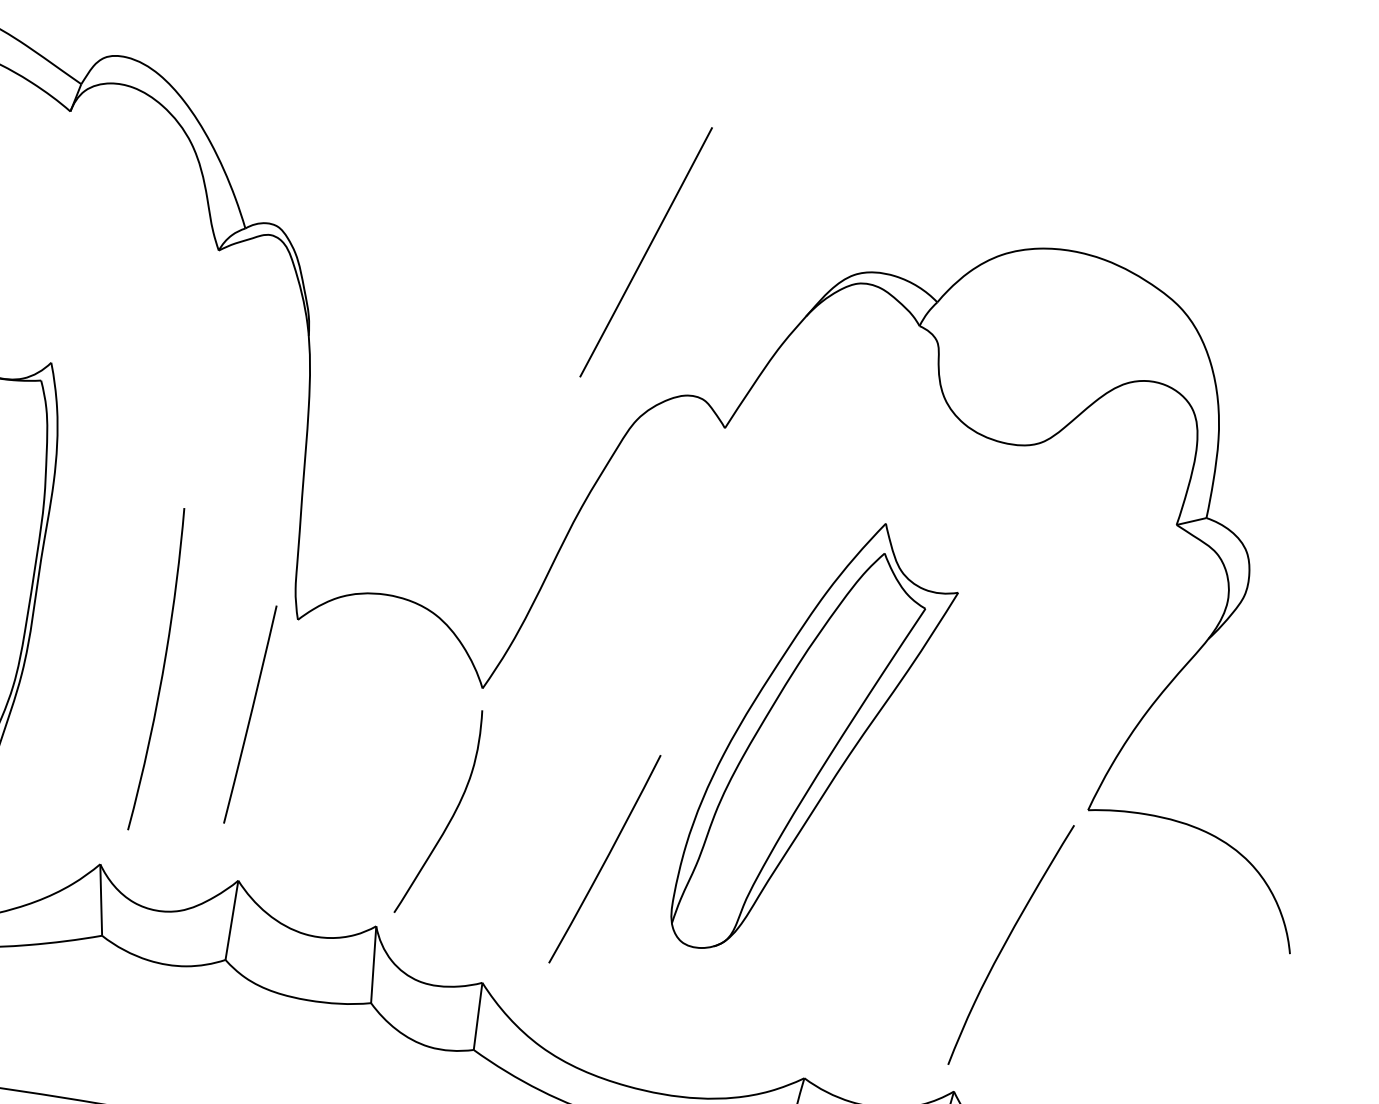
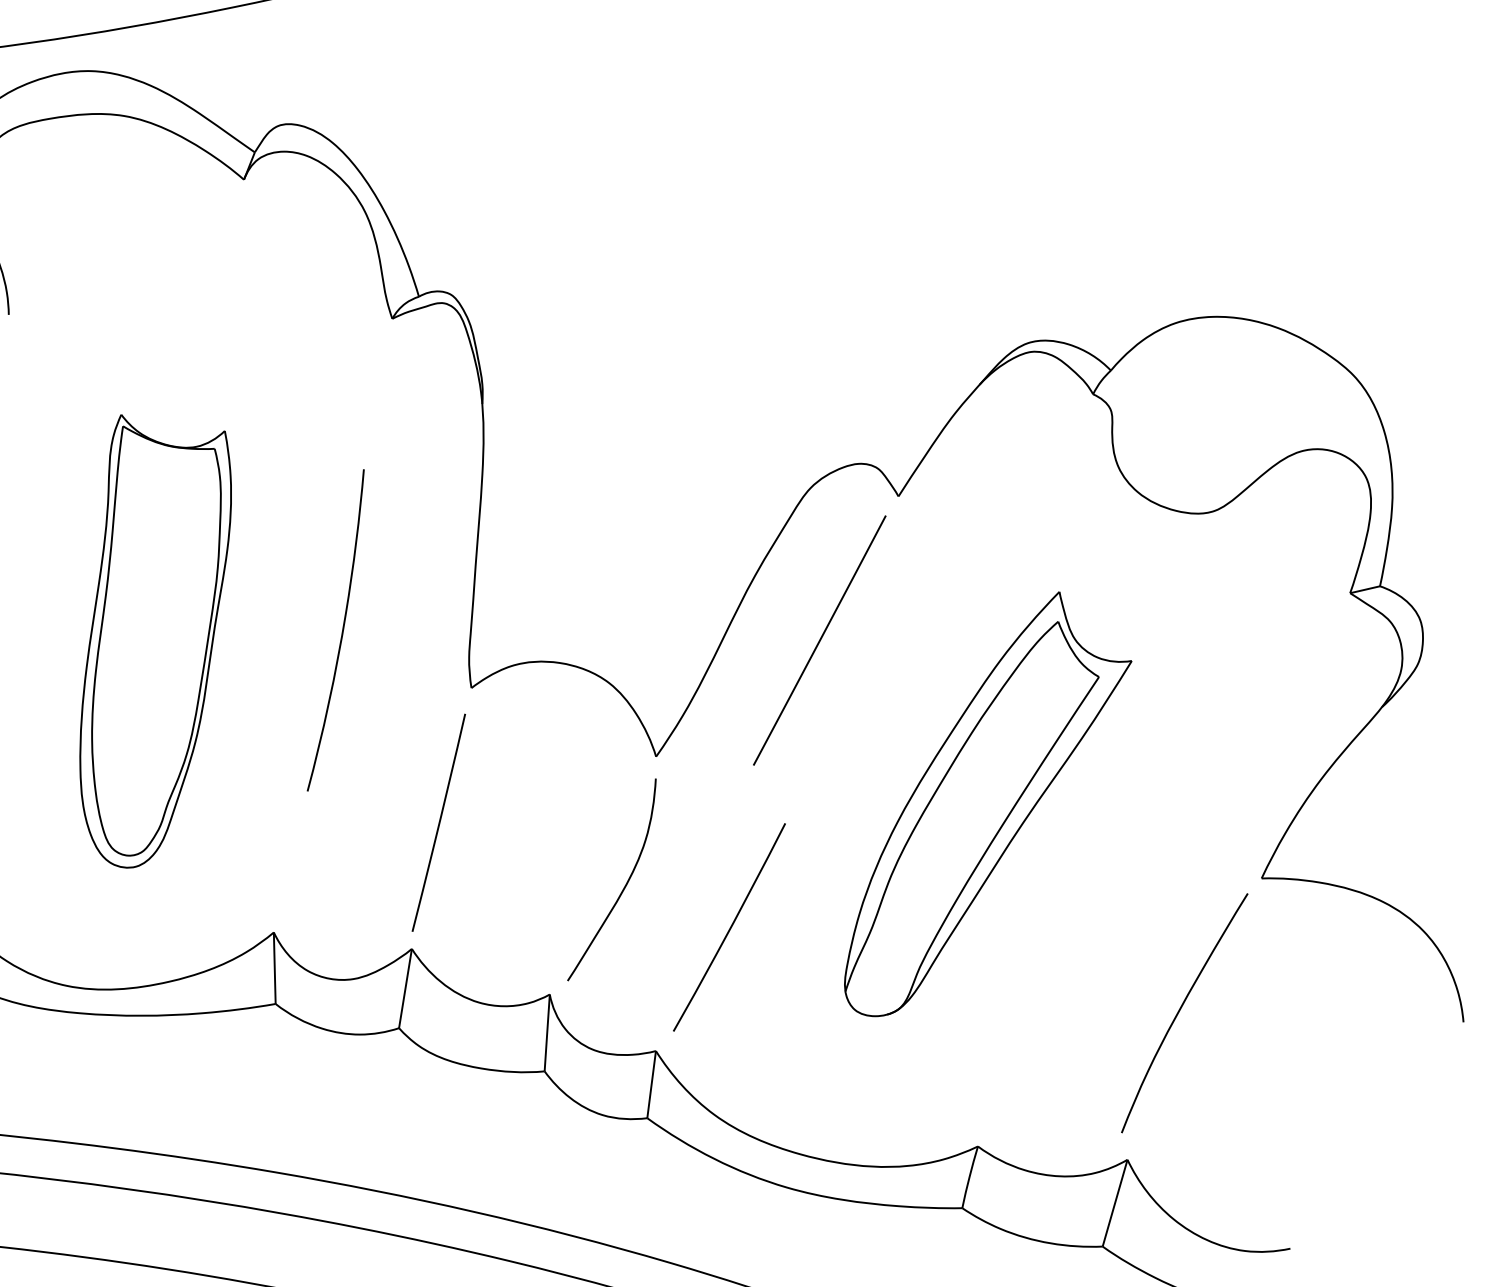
line: (645, 252) -> (819, 640), moved
curve: (161, 671) -> (341, 632), moved
line: (249, 714) -> (438, 822), moved
curve: (604, 859) -> (729, 927), moved

